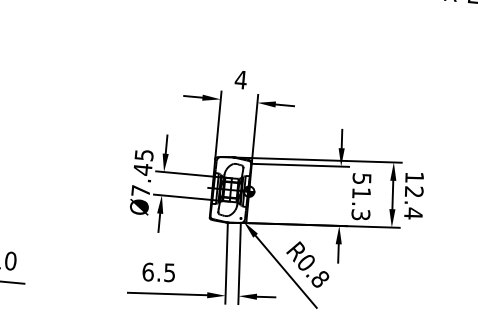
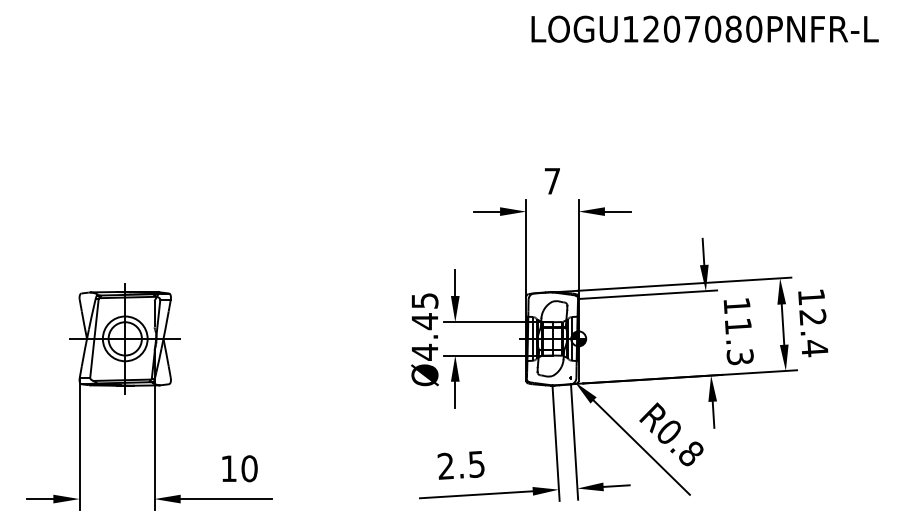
text: (240, 79) -> (551, 181), 4 -> 7
text: (361, 178) -> (736, 305), 51.3 -> 11.3
text: (140, 190) -> (424, 351), Ø7.45 -> Ø4.45
text: (147, 271) -> (445, 465), 6.5 -> 2.5

